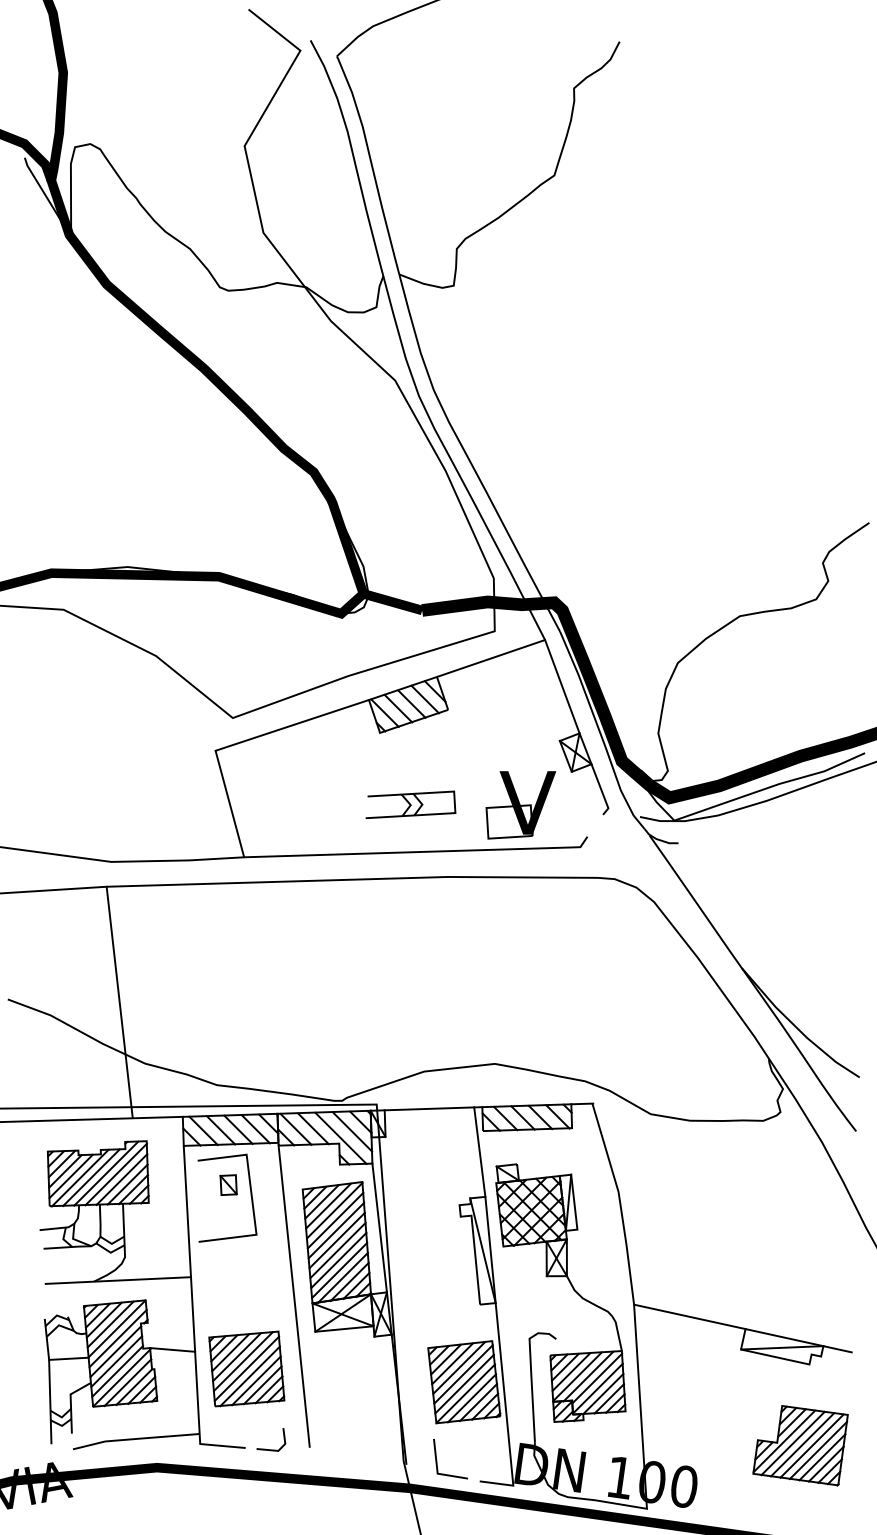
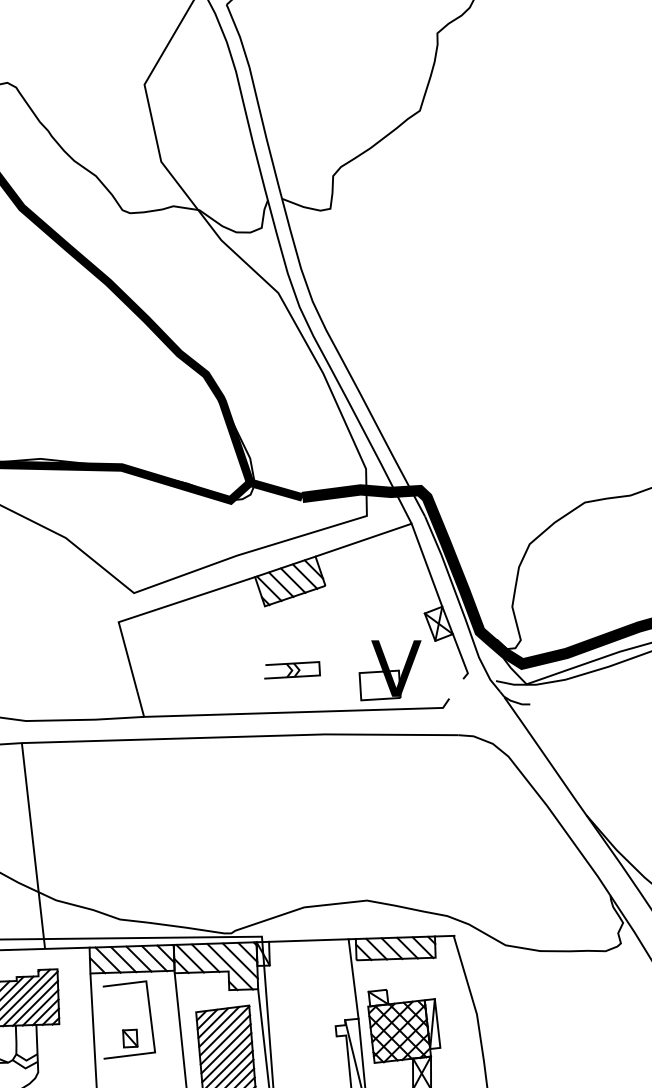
part: (410, 804) -> (291, 669), size x0.7
part: (228, 1184) -> (130, 1038), moved

